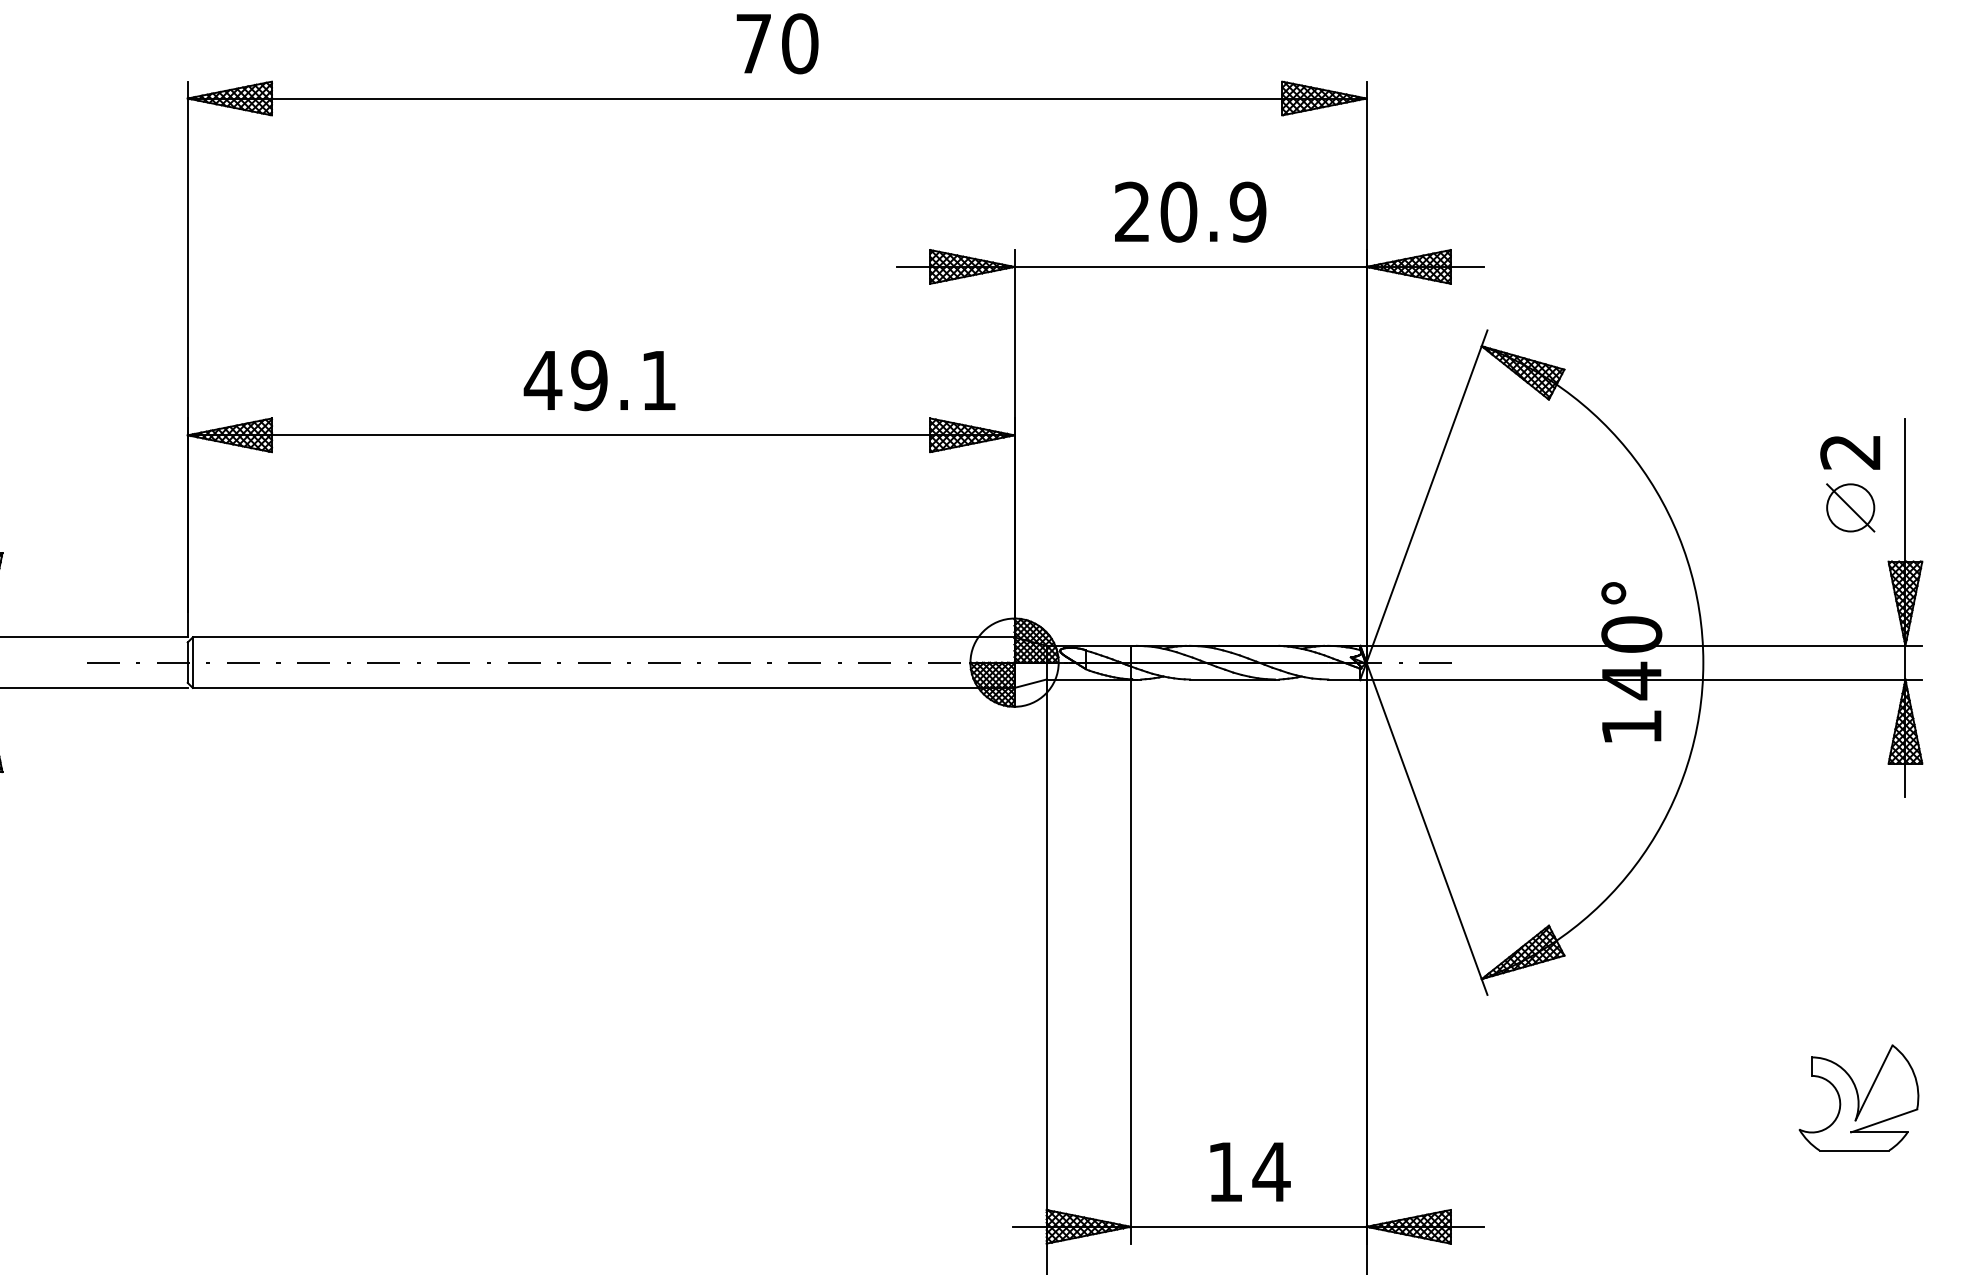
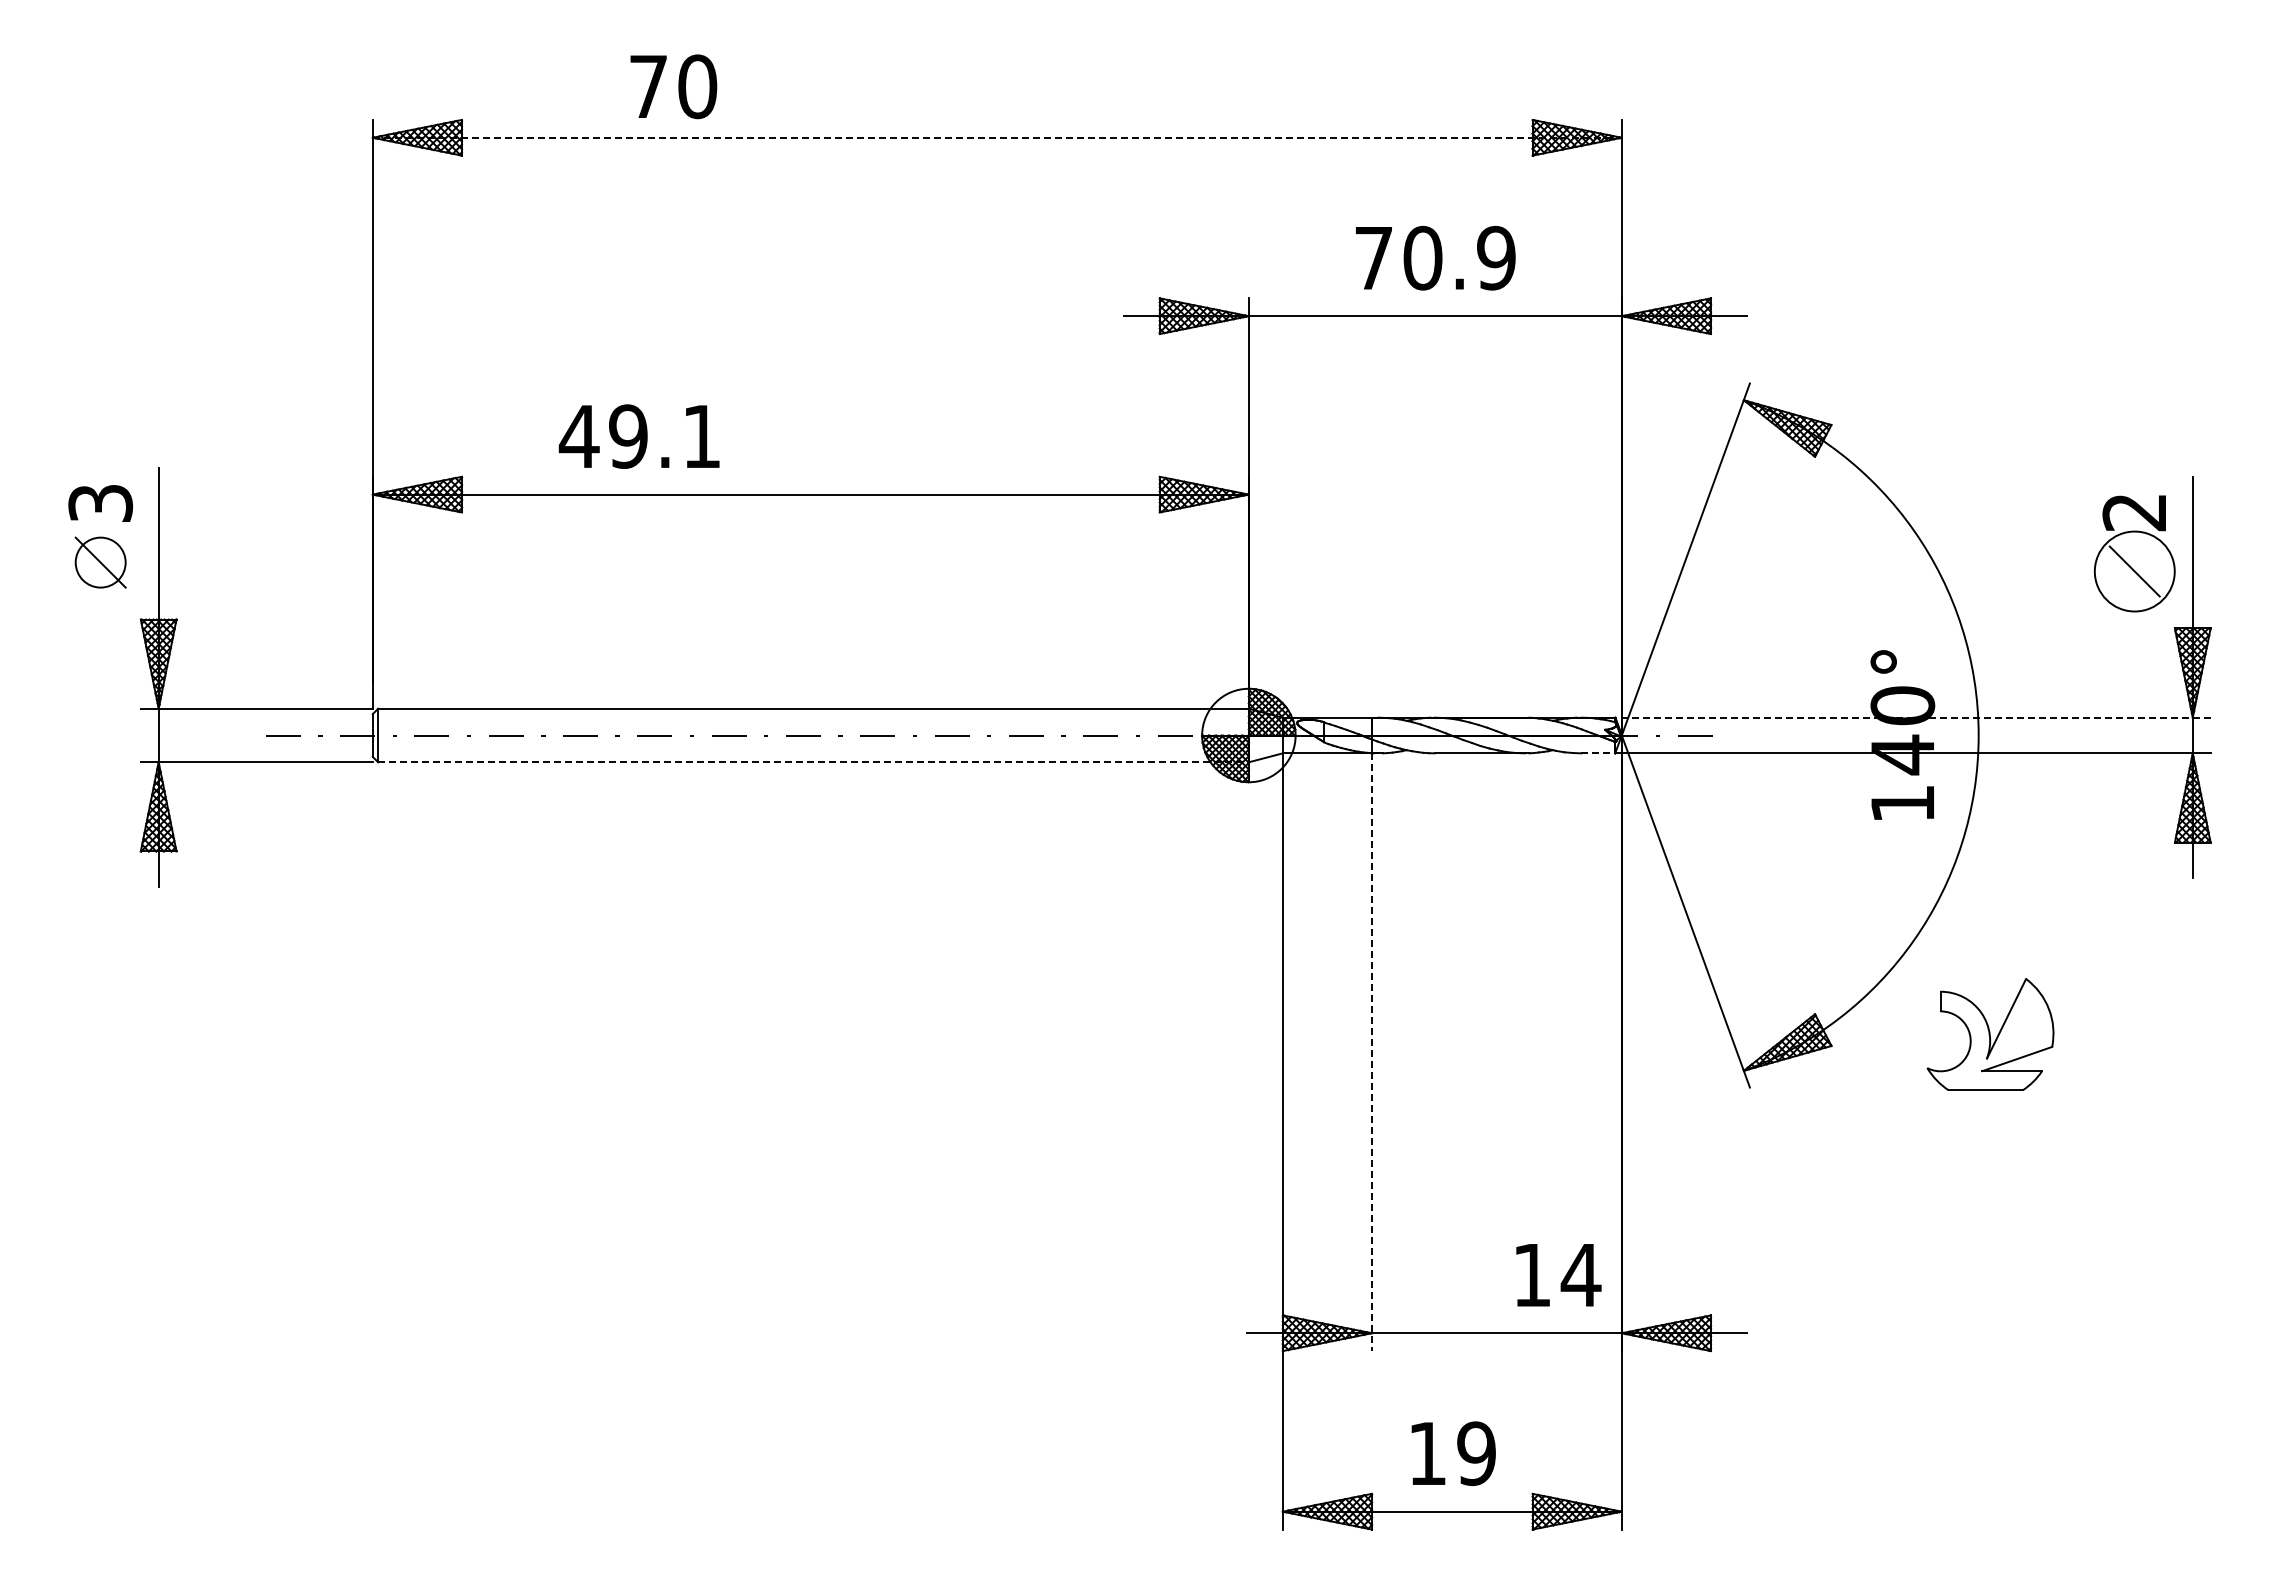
text: (777, 43) -> (673, 86), moved
line: (777, 98) -> (997, 137), solid -> dashed
text: (1132, 211) -> (1373, 257), 20.9 -> 70.9
text: (598, 380) -> (638, 436), moved
circle: (1850, 507) -> (2134, 571), size x1.6
line: (1641, 645) -> (1913, 717), solid -> dashed
line: (1344, 679) -> (1598, 753), solid -> dashed
line: (604, 688) -> (814, 762), solid -> dashed
line: (1131, 961) -> (1372, 1052), solid -> dashed
part: (1858, 1097) -> (1990, 1034), moved
text: (1250, 1172) -> (1558, 1275), moved

